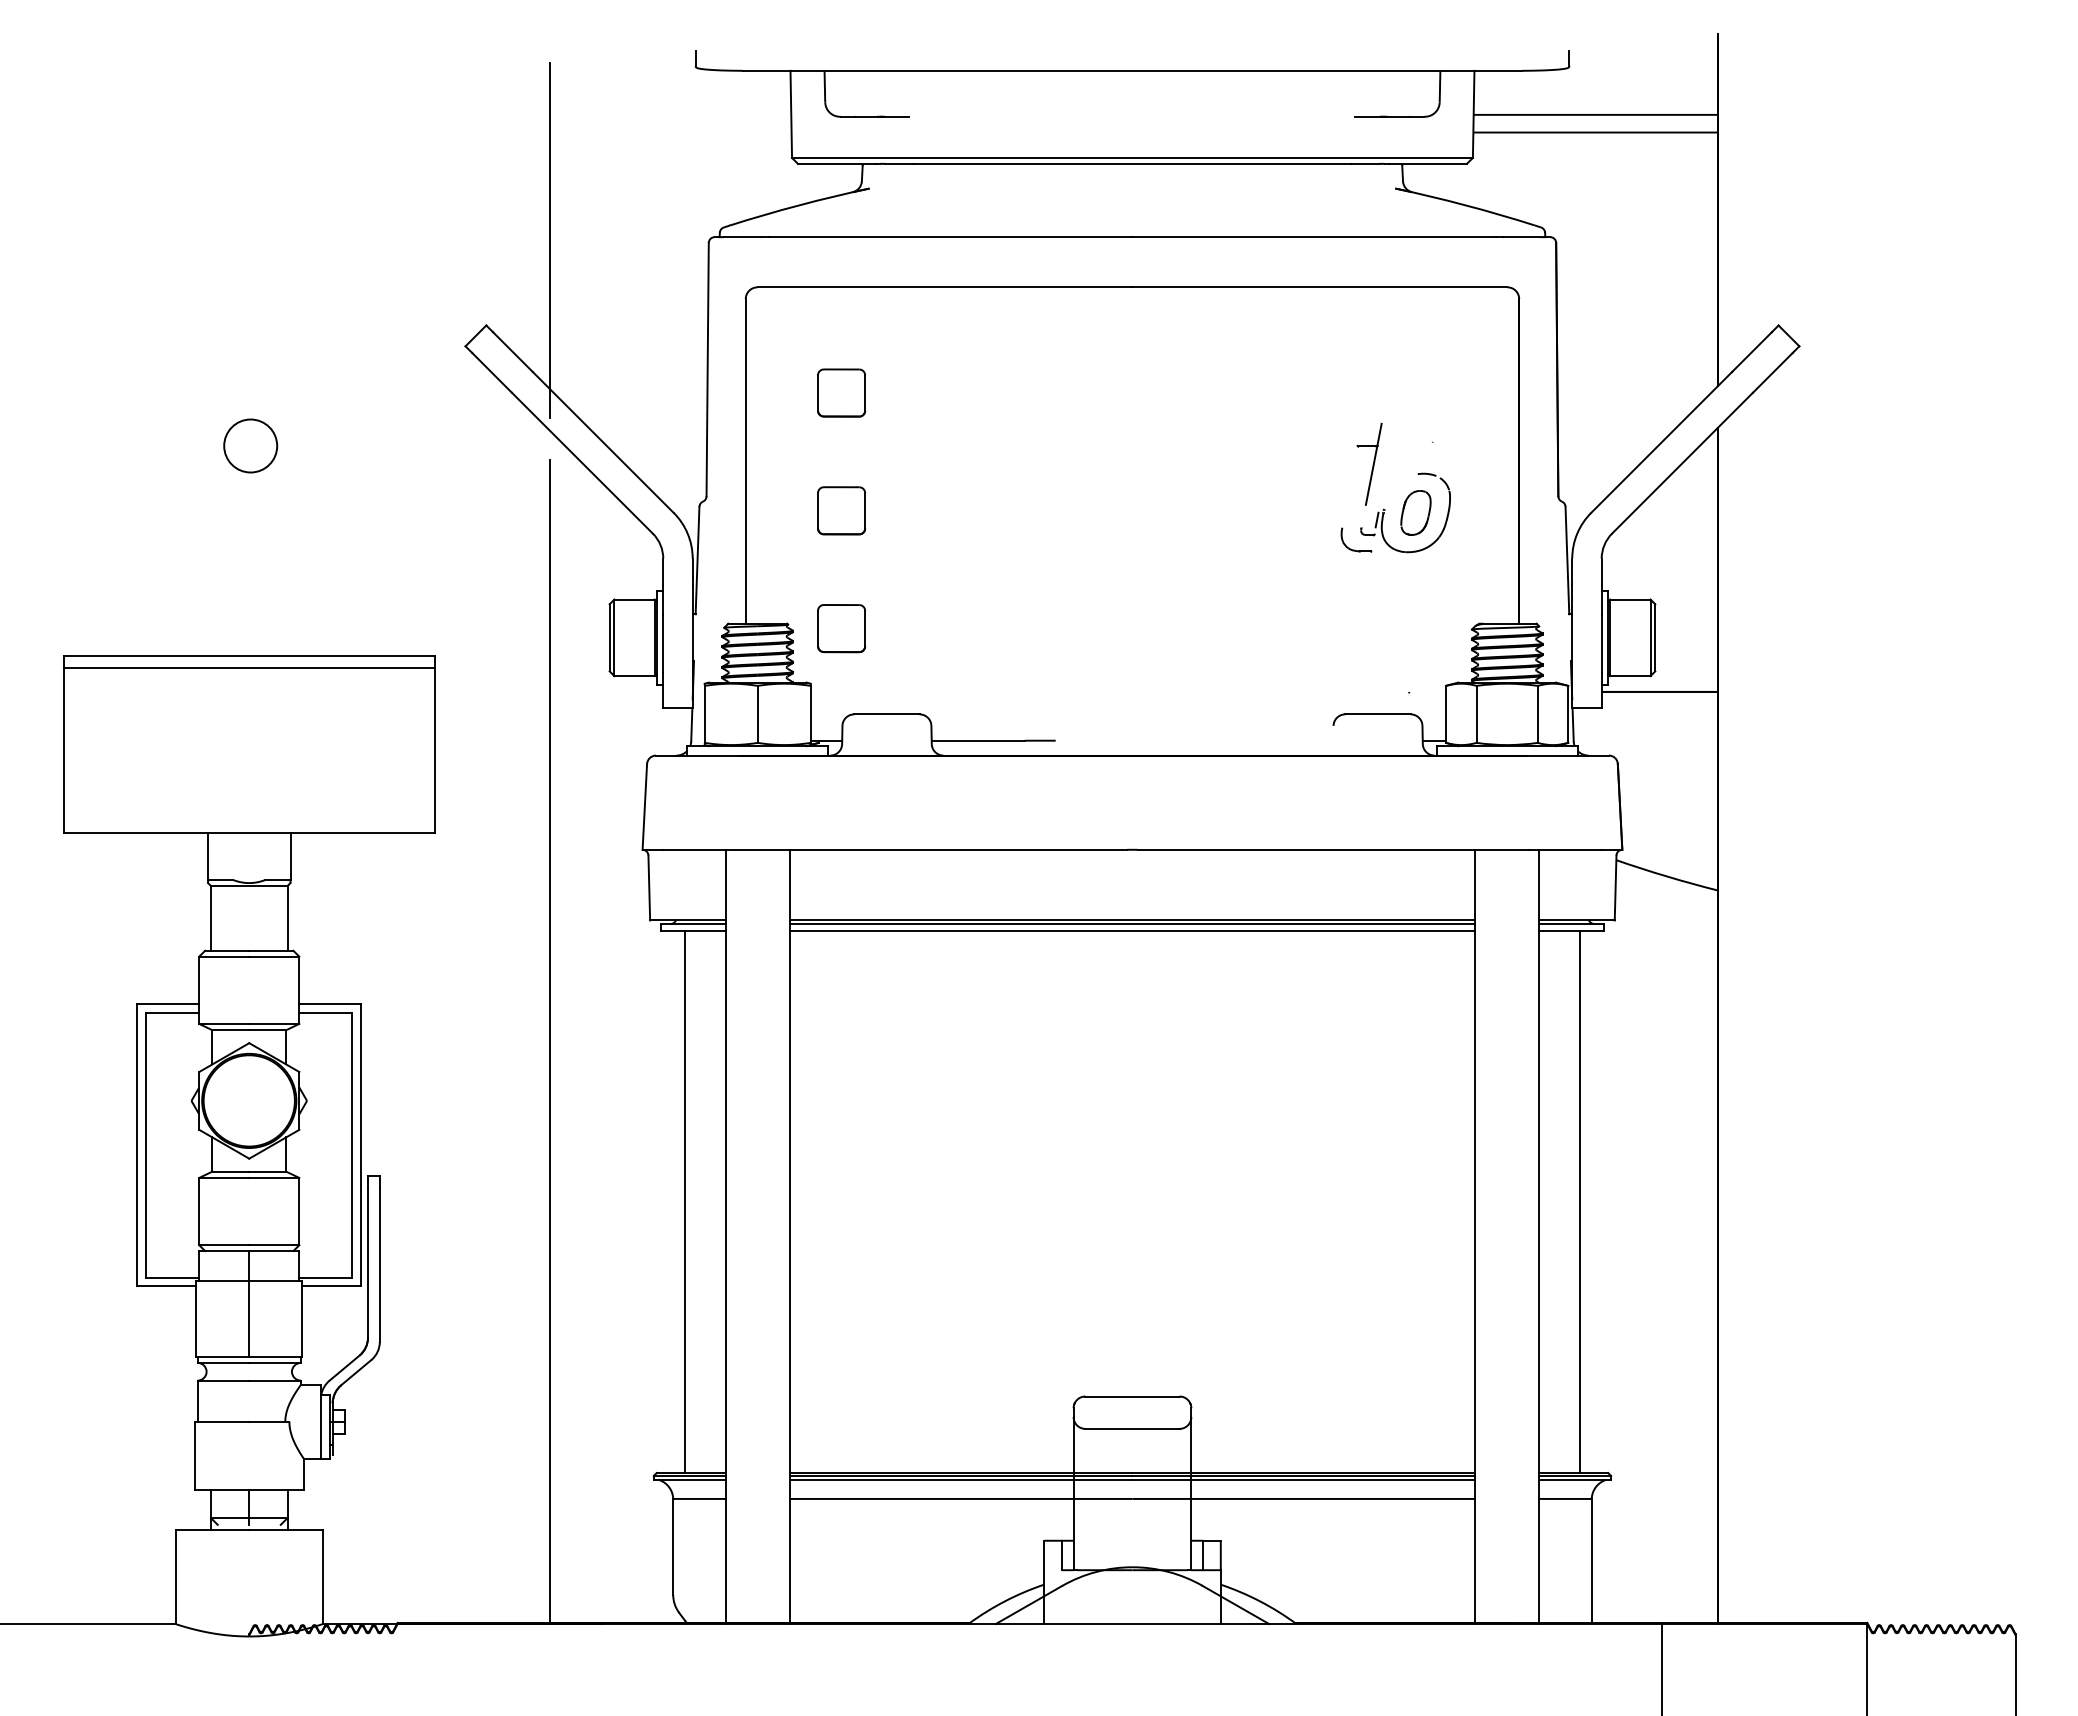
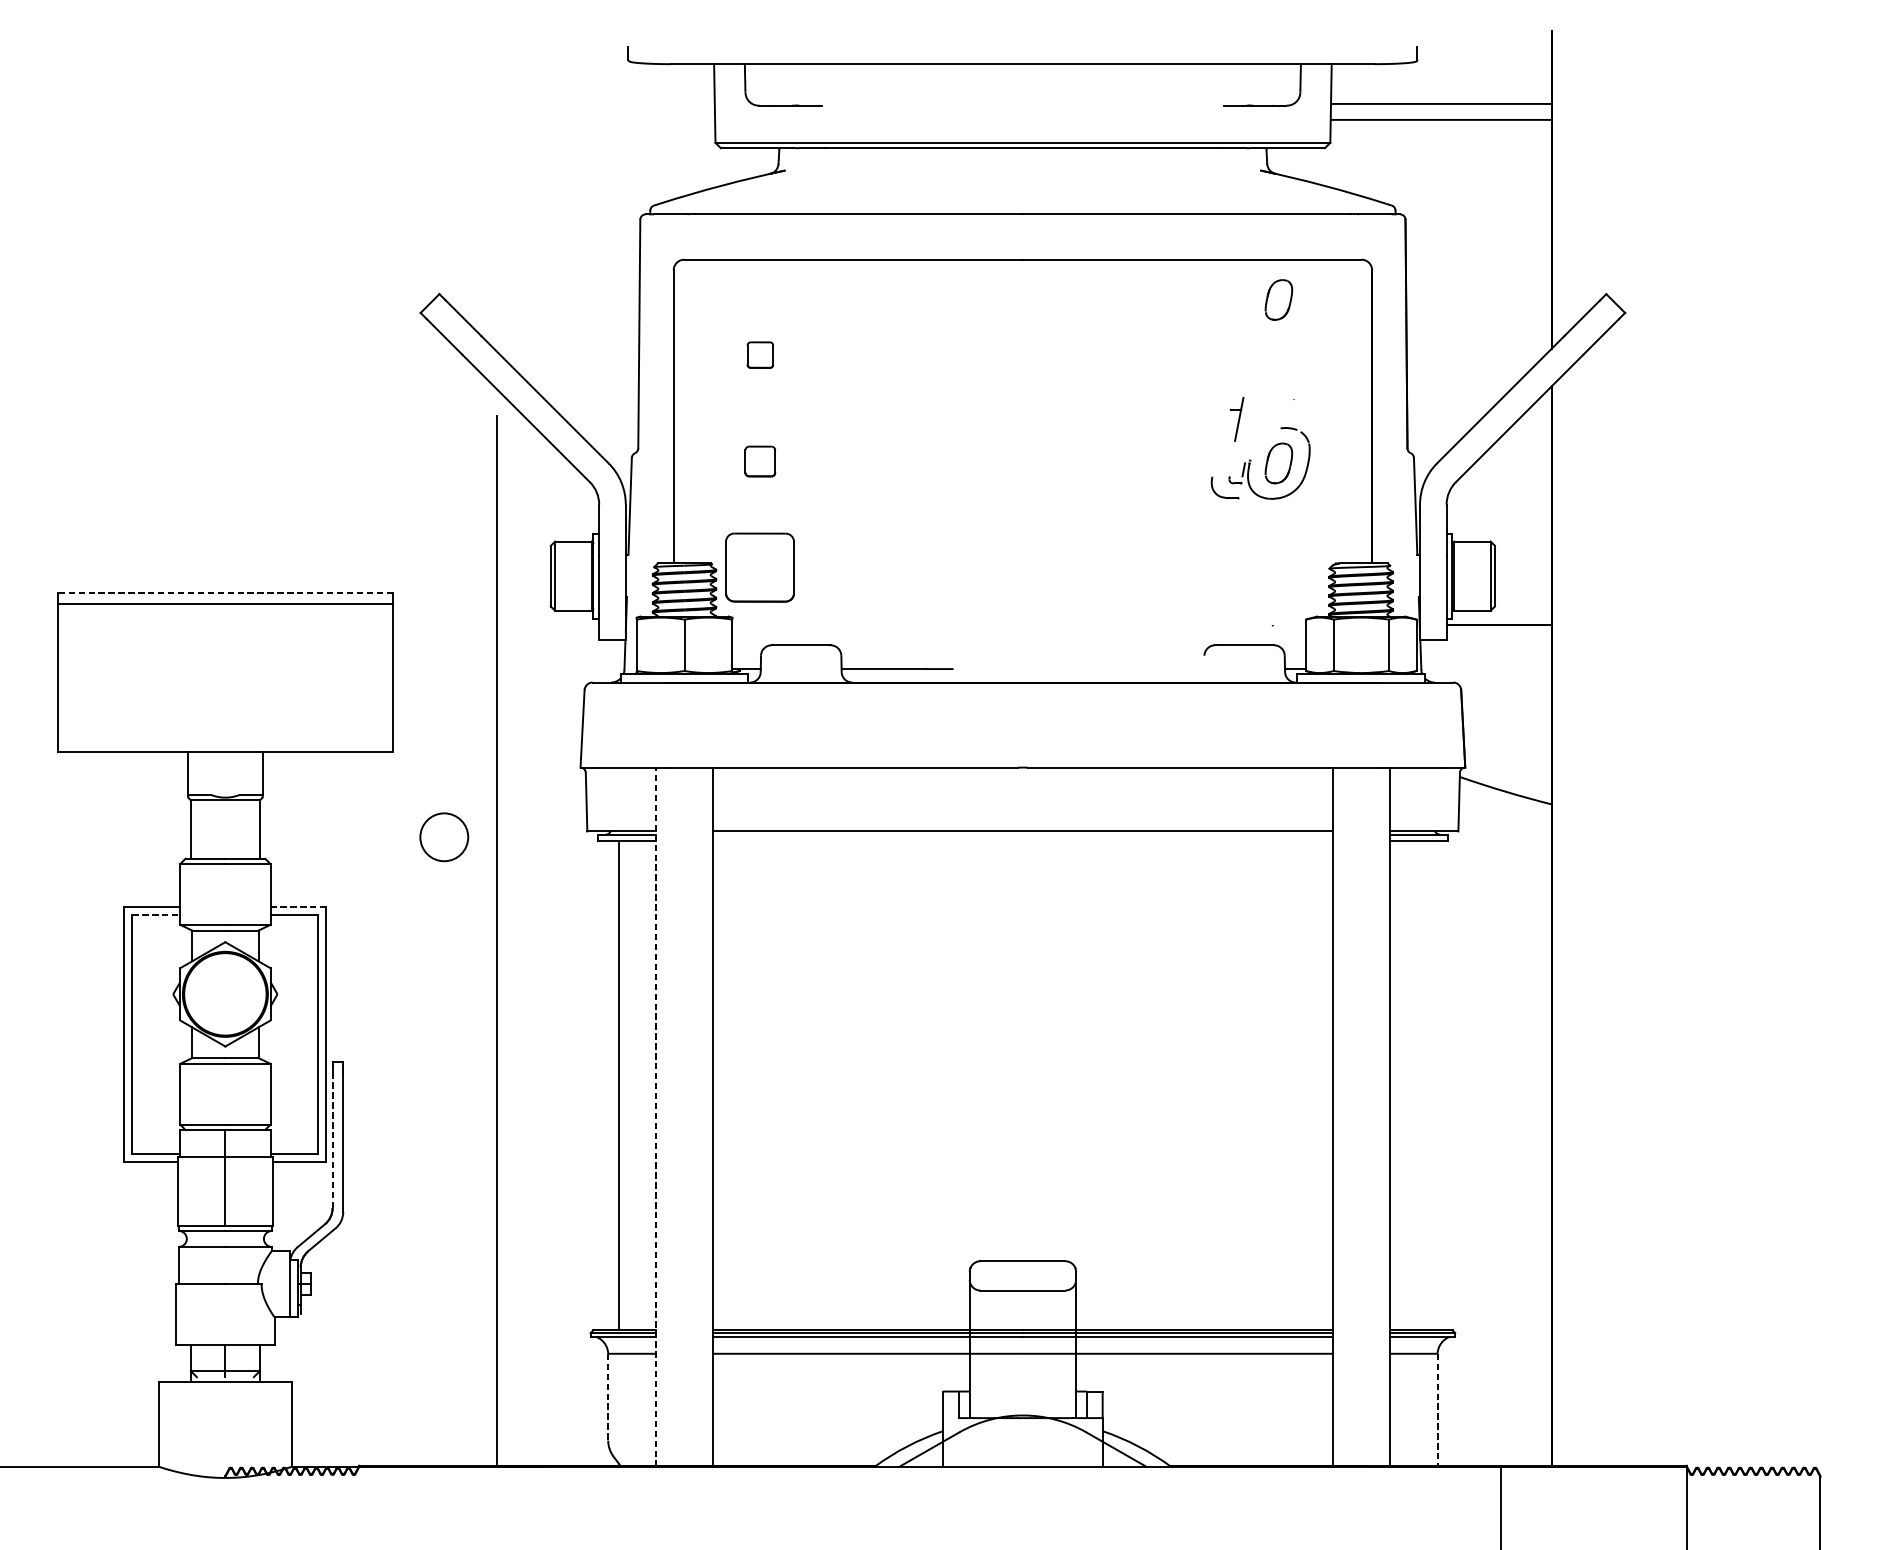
line: (549, 240) -> (496, 217), removed
part: (1415, 331) -> (1278, 299), added
part: (841, 392) -> (760, 354), size x0.6
circle: (250, 445) -> (444, 836), moved
part: (1369, 463) -> (1236, 418), size x0.6
part: (841, 510) -> (760, 461), size x0.7
part: (841, 628) -> (760, 567), size x1.6
line: (248, 656) -> (224, 593), solid -> dashed
line: (1132, 924) -> (1022, 835), removed
line: (1132, 931) -> (1022, 841), removed
line: (330, 1003) -> (298, 906), solid -> dashed
line: (173, 1012) -> (156, 914), solid -> dashed
line: (1579, 1202) -> (1426, 1086), removed
line: (725, 1236) -> (655, 1116), solid -> dashed
line: (368, 1262) -> (333, 1140), solid -> dashed
line: (673, 1547) -> (608, 1397), solid -> dashed
line: (1591, 1560) -> (1437, 1409), solid -> dashed

